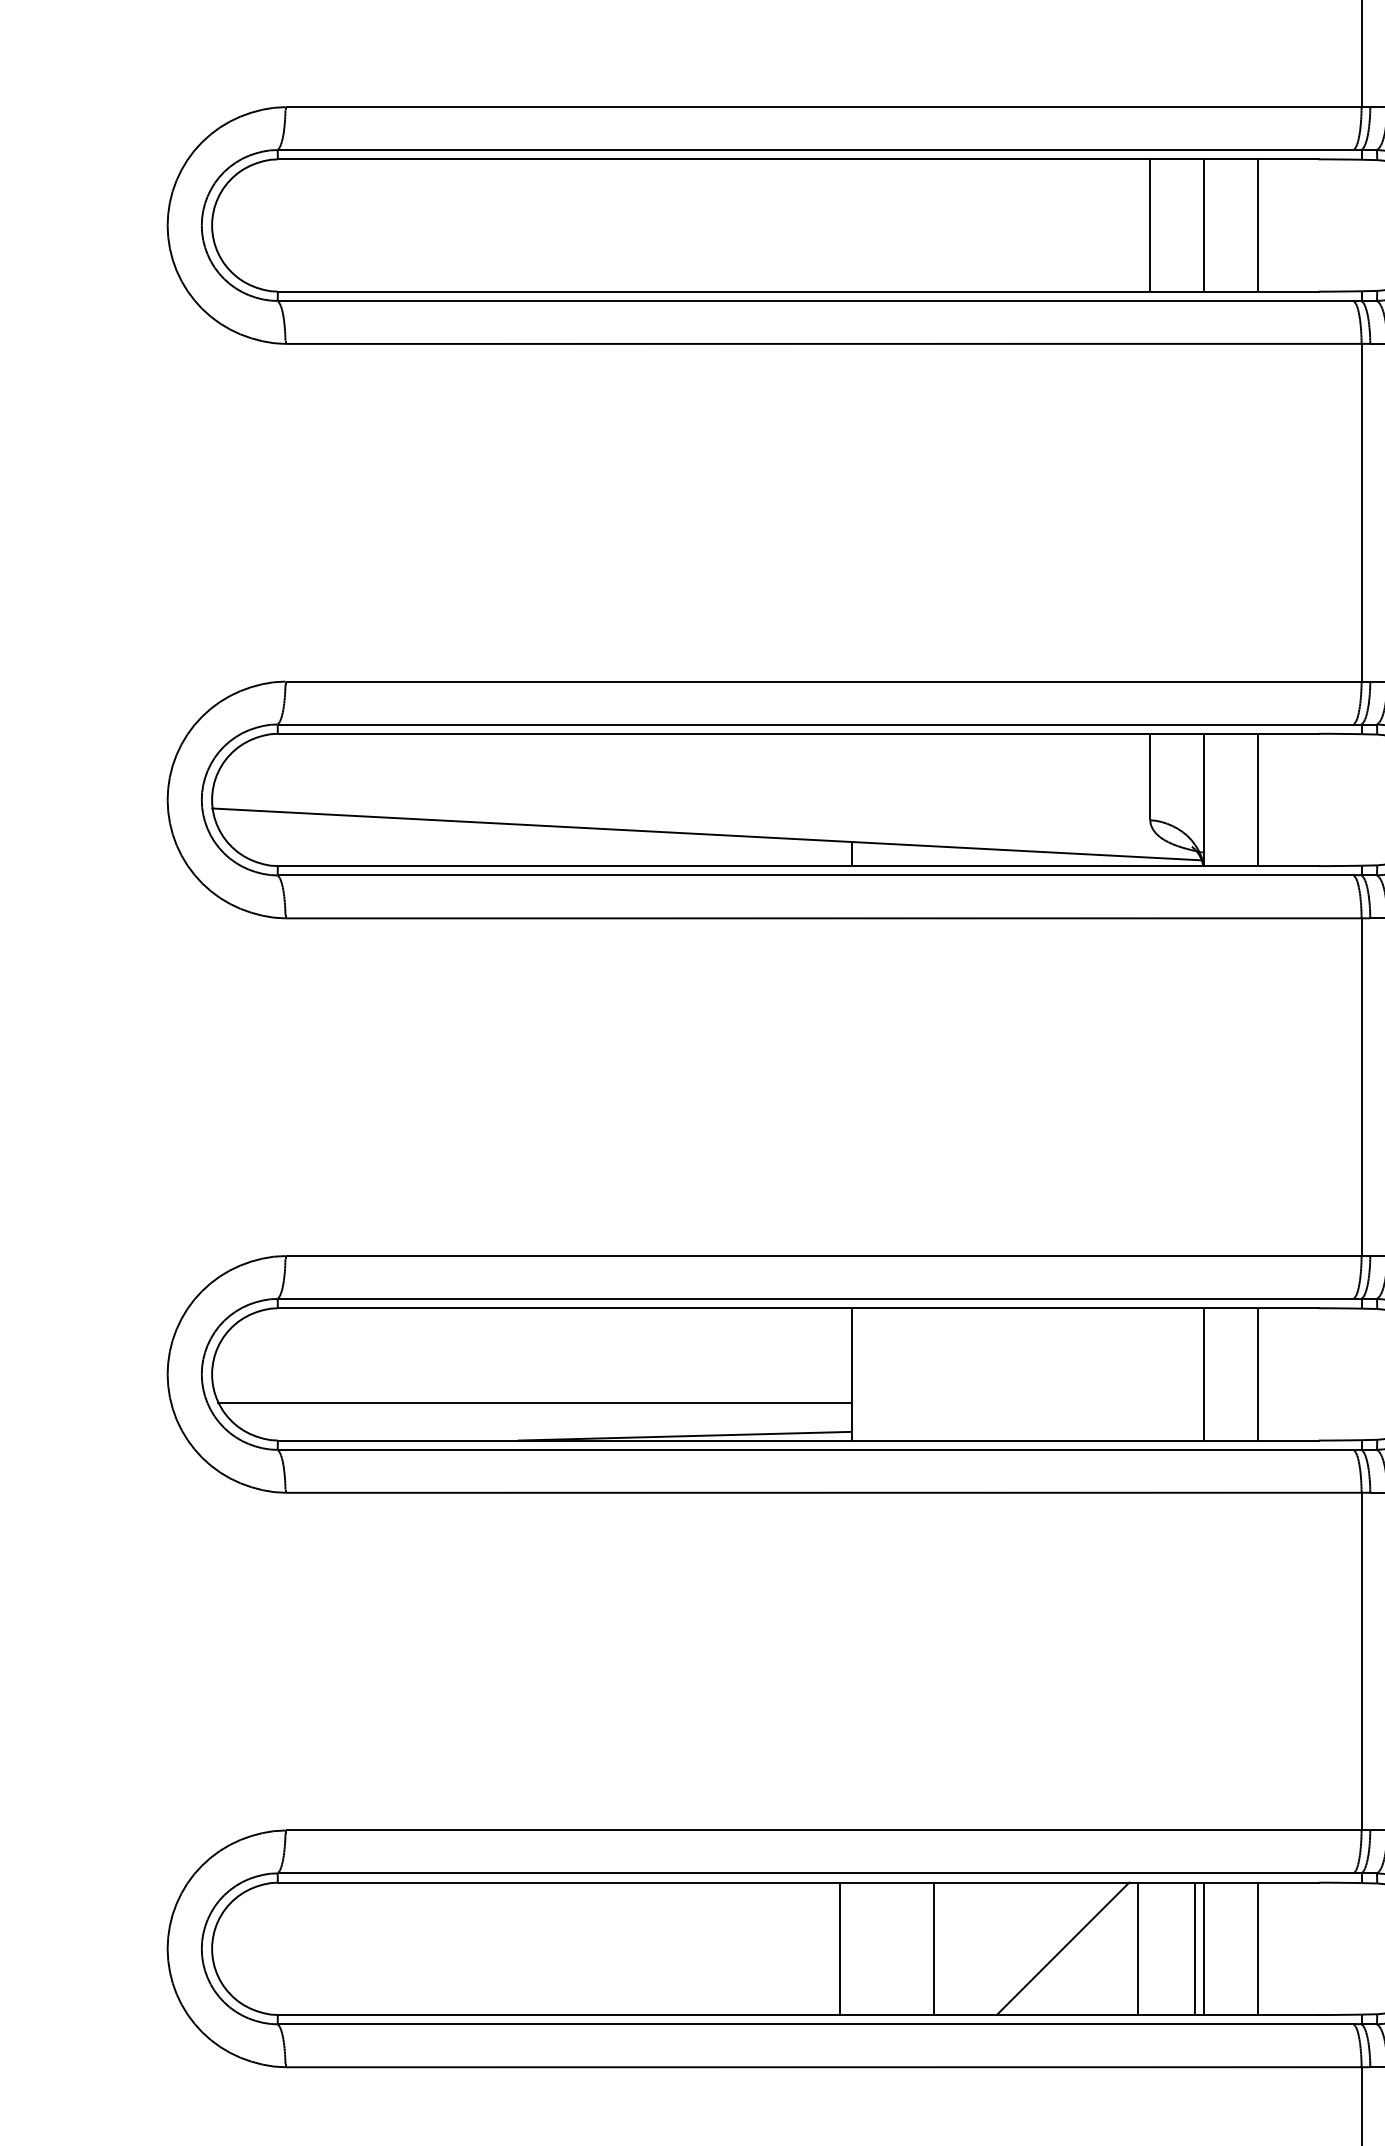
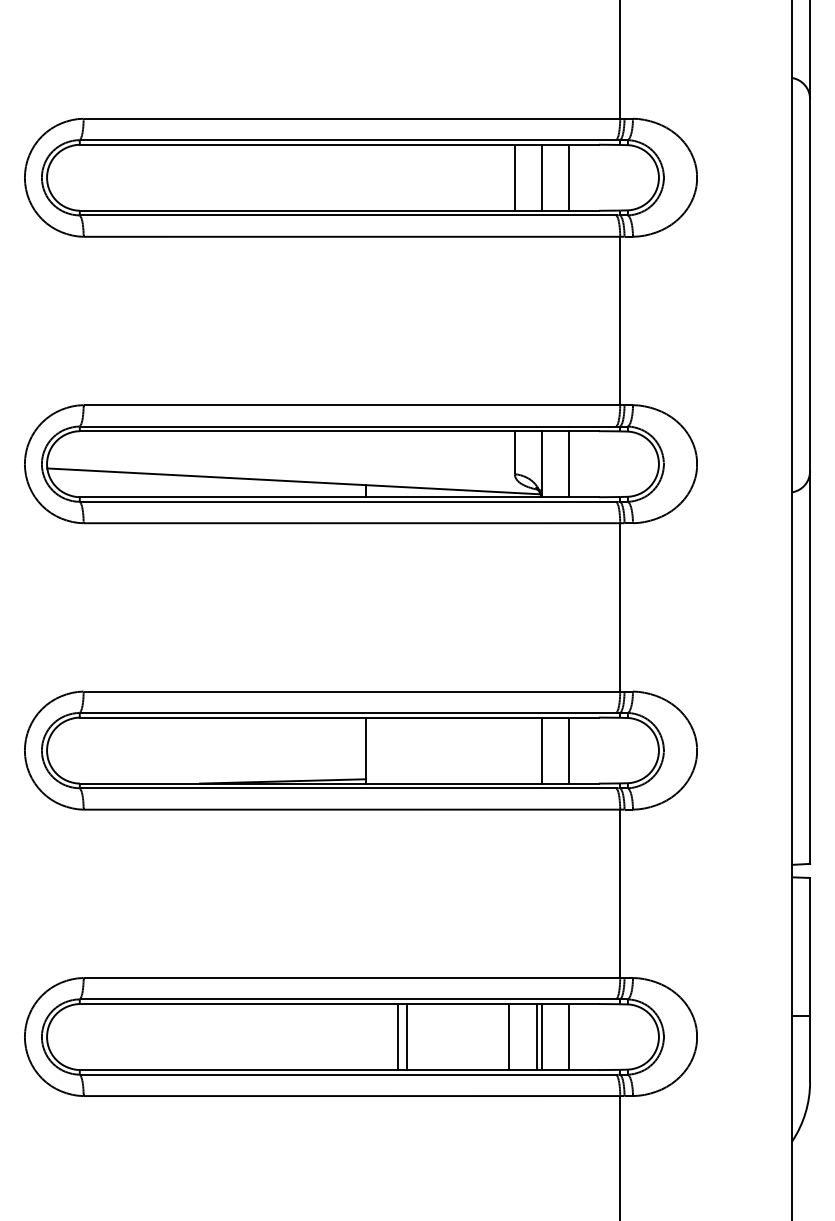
line: (535, 1402) -> (208, 764), removed
line: (838, 1949) -> (397, 1037), moved
line: (1063, 1949) -> (471, 1037), removed

